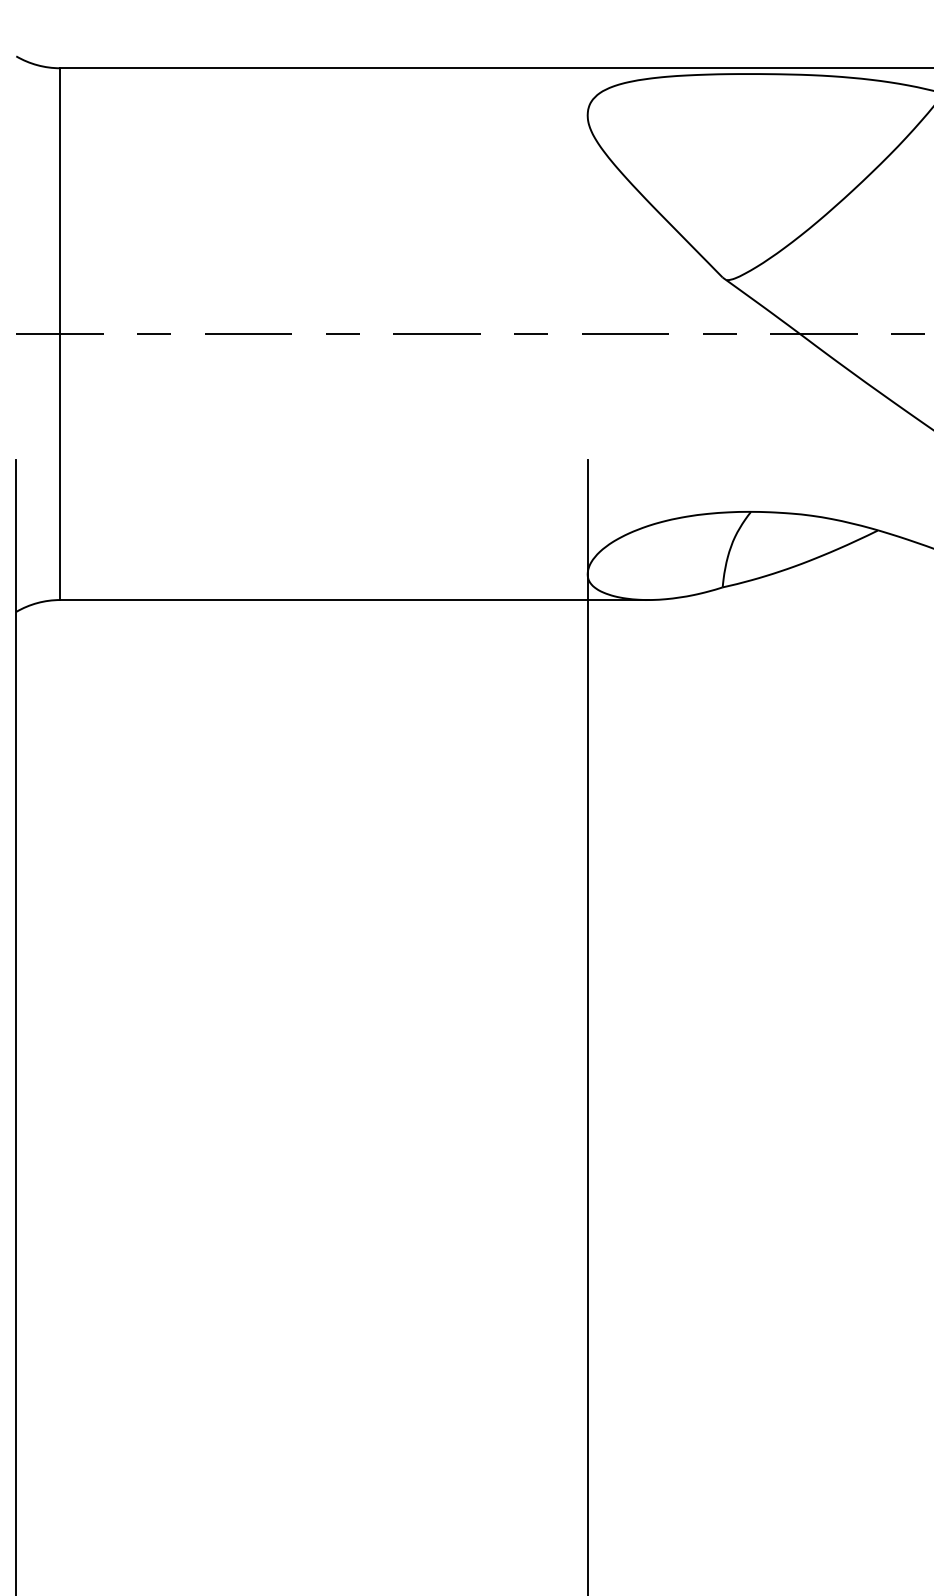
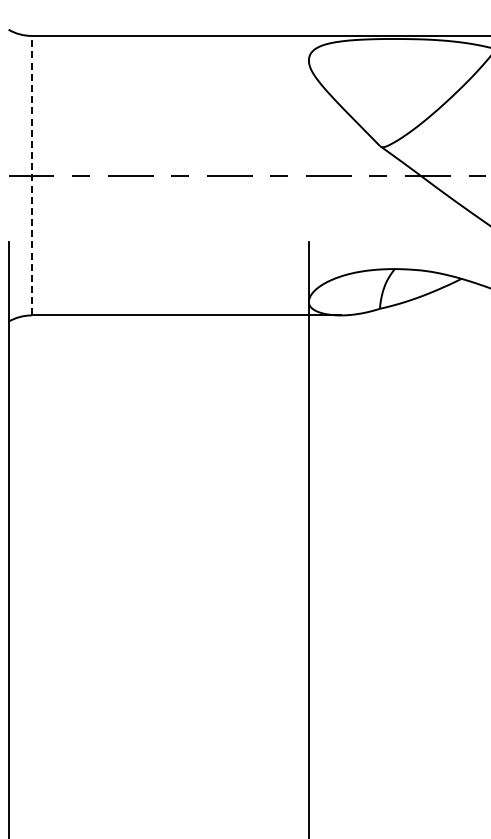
line: (59, 333) -> (31, 175), solid -> dashed

